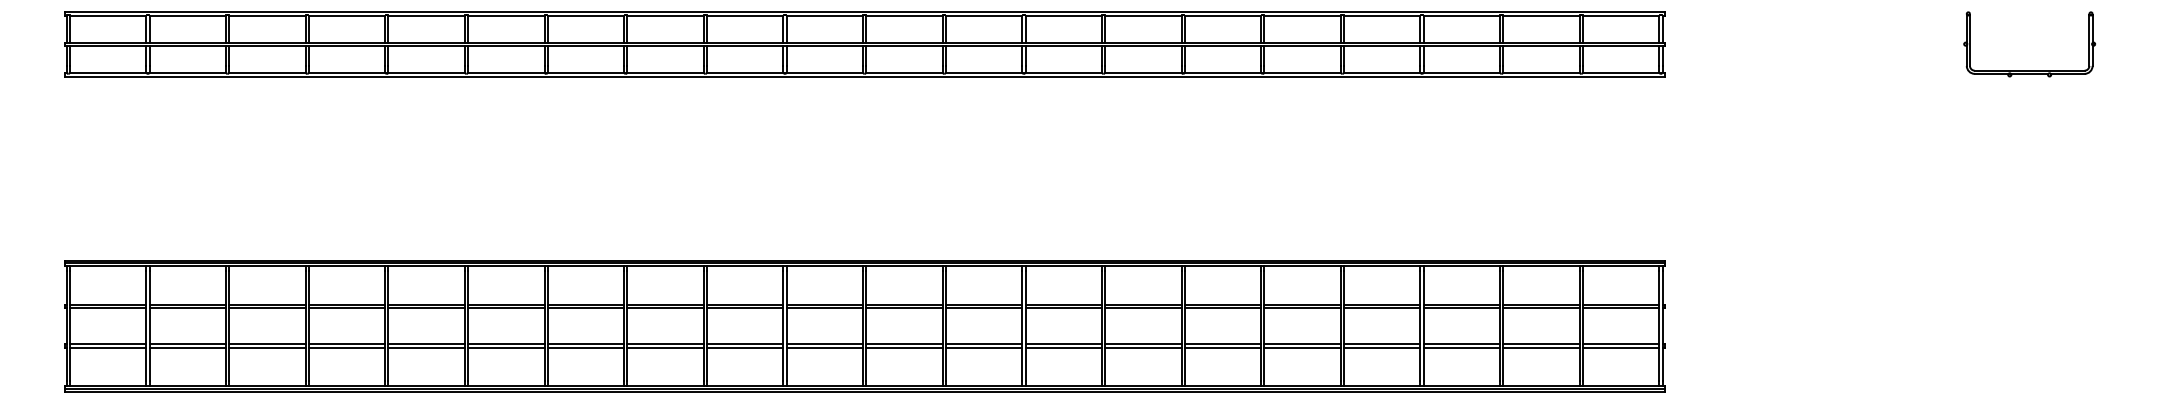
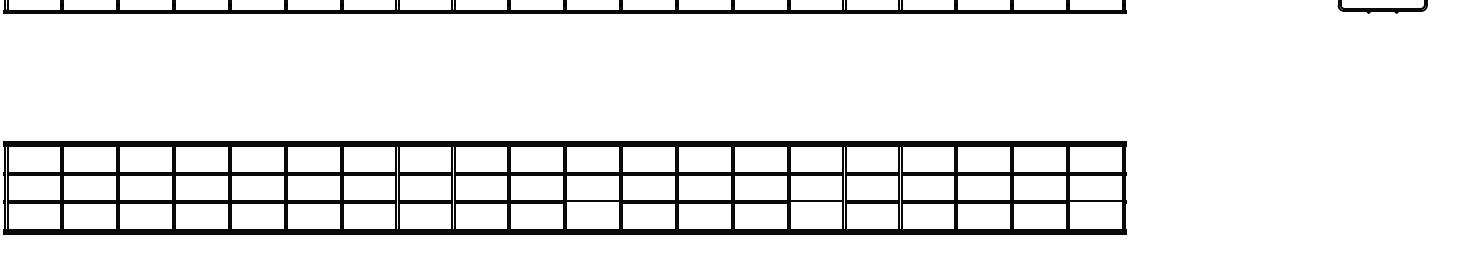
line: (904, 347) -> (593, 202), removed
line: (1222, 347) -> (816, 202), removed
line: (1620, 347) -> (1095, 202), removed

